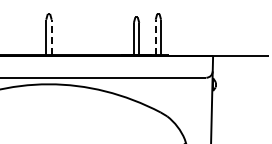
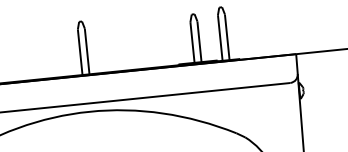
line: (51, 37) -> (86, 51), dashed -> solid
line: (155, 37) -> (220, 37), dashed -> solid

